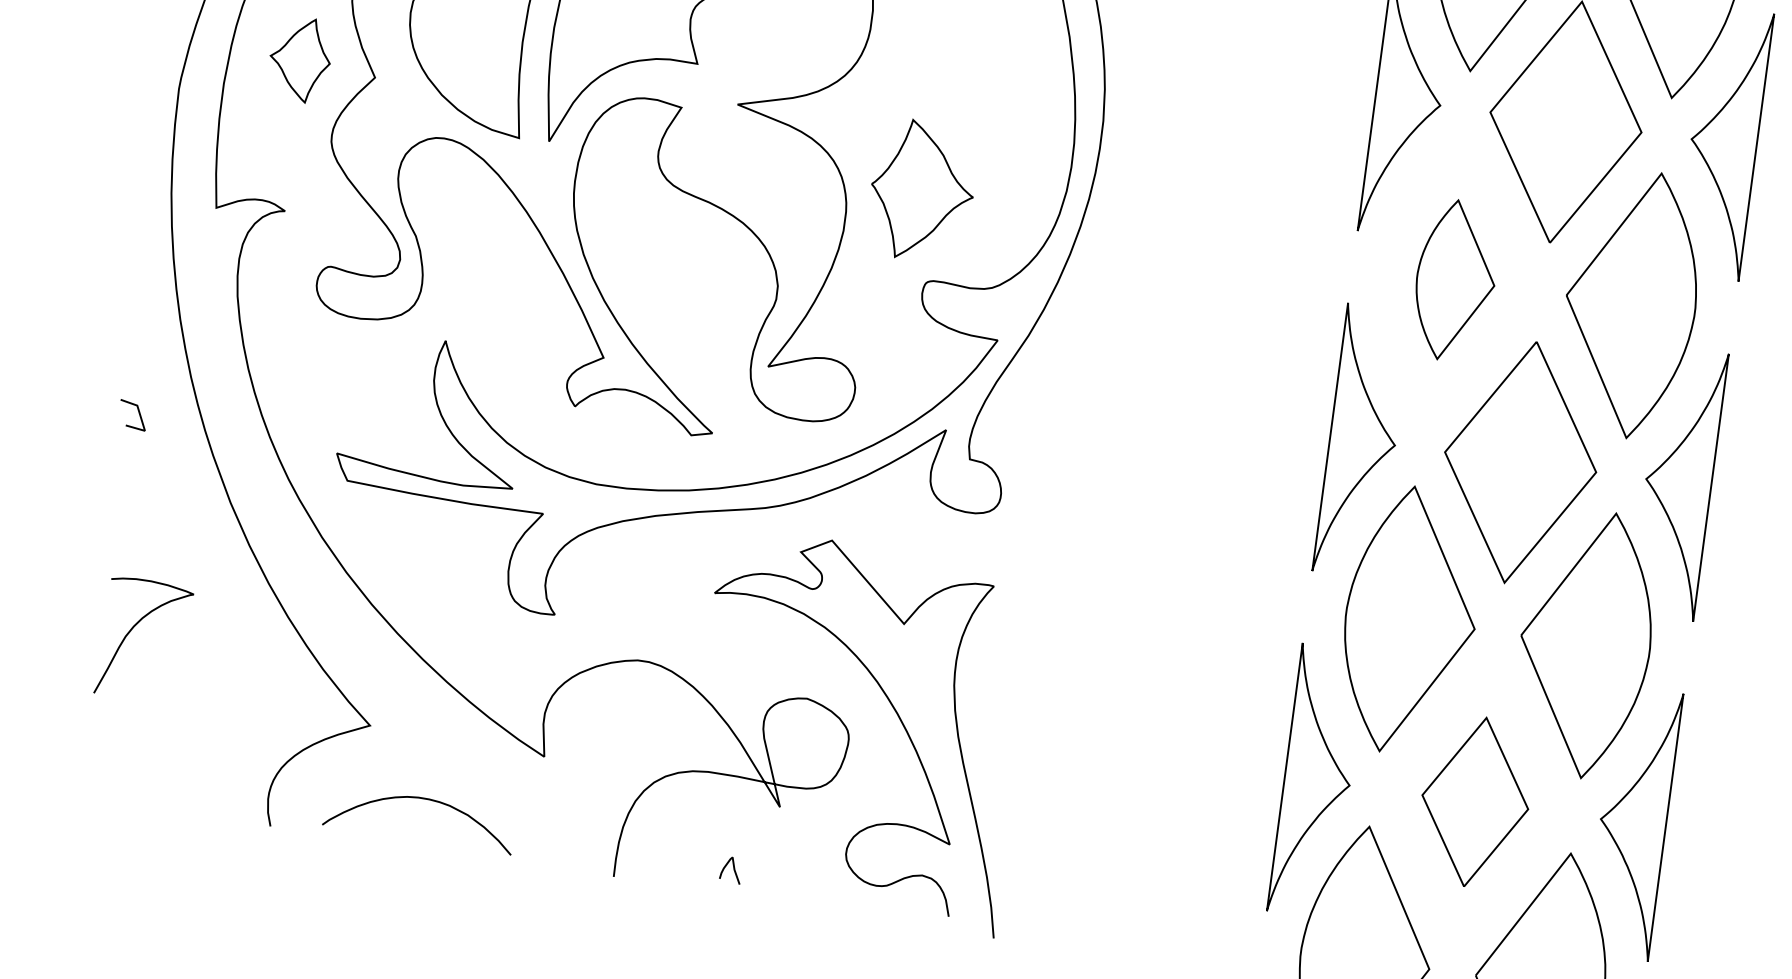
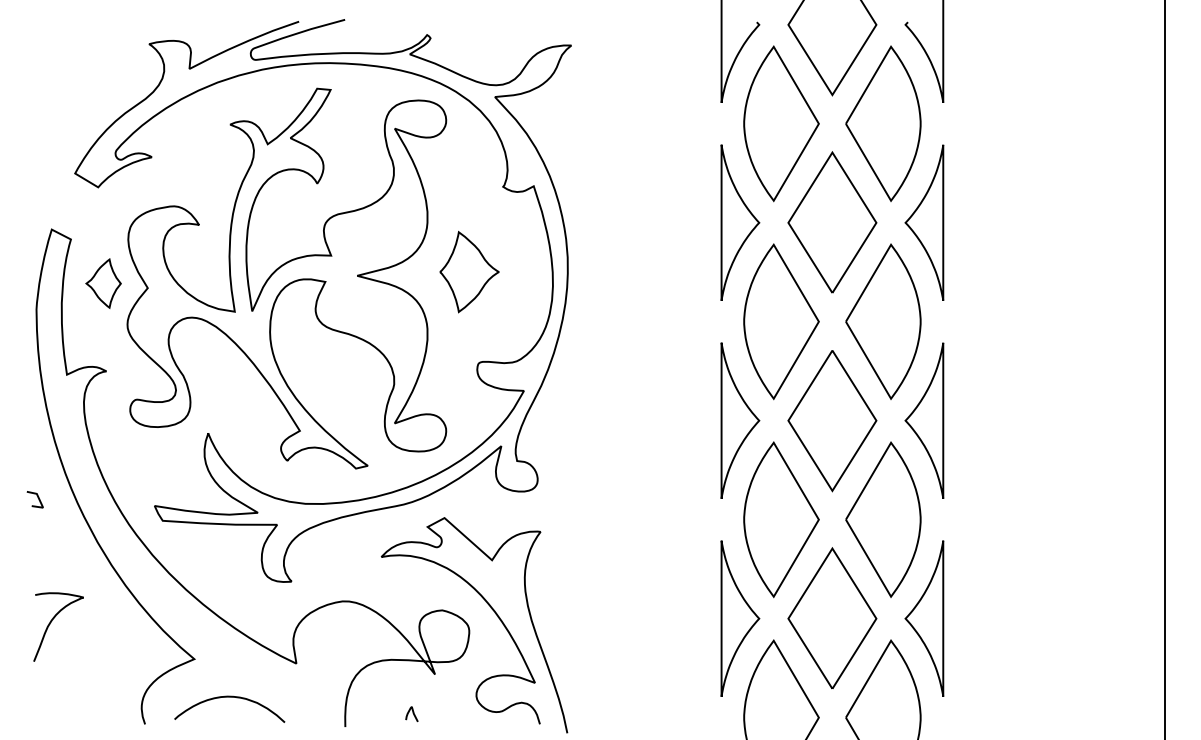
part: (922, 189) -> (469, 271), moved
part: (1455, 280) -> (781, 321), size x1.67
part: (1475, 802) -> (832, 618), size x1.43

